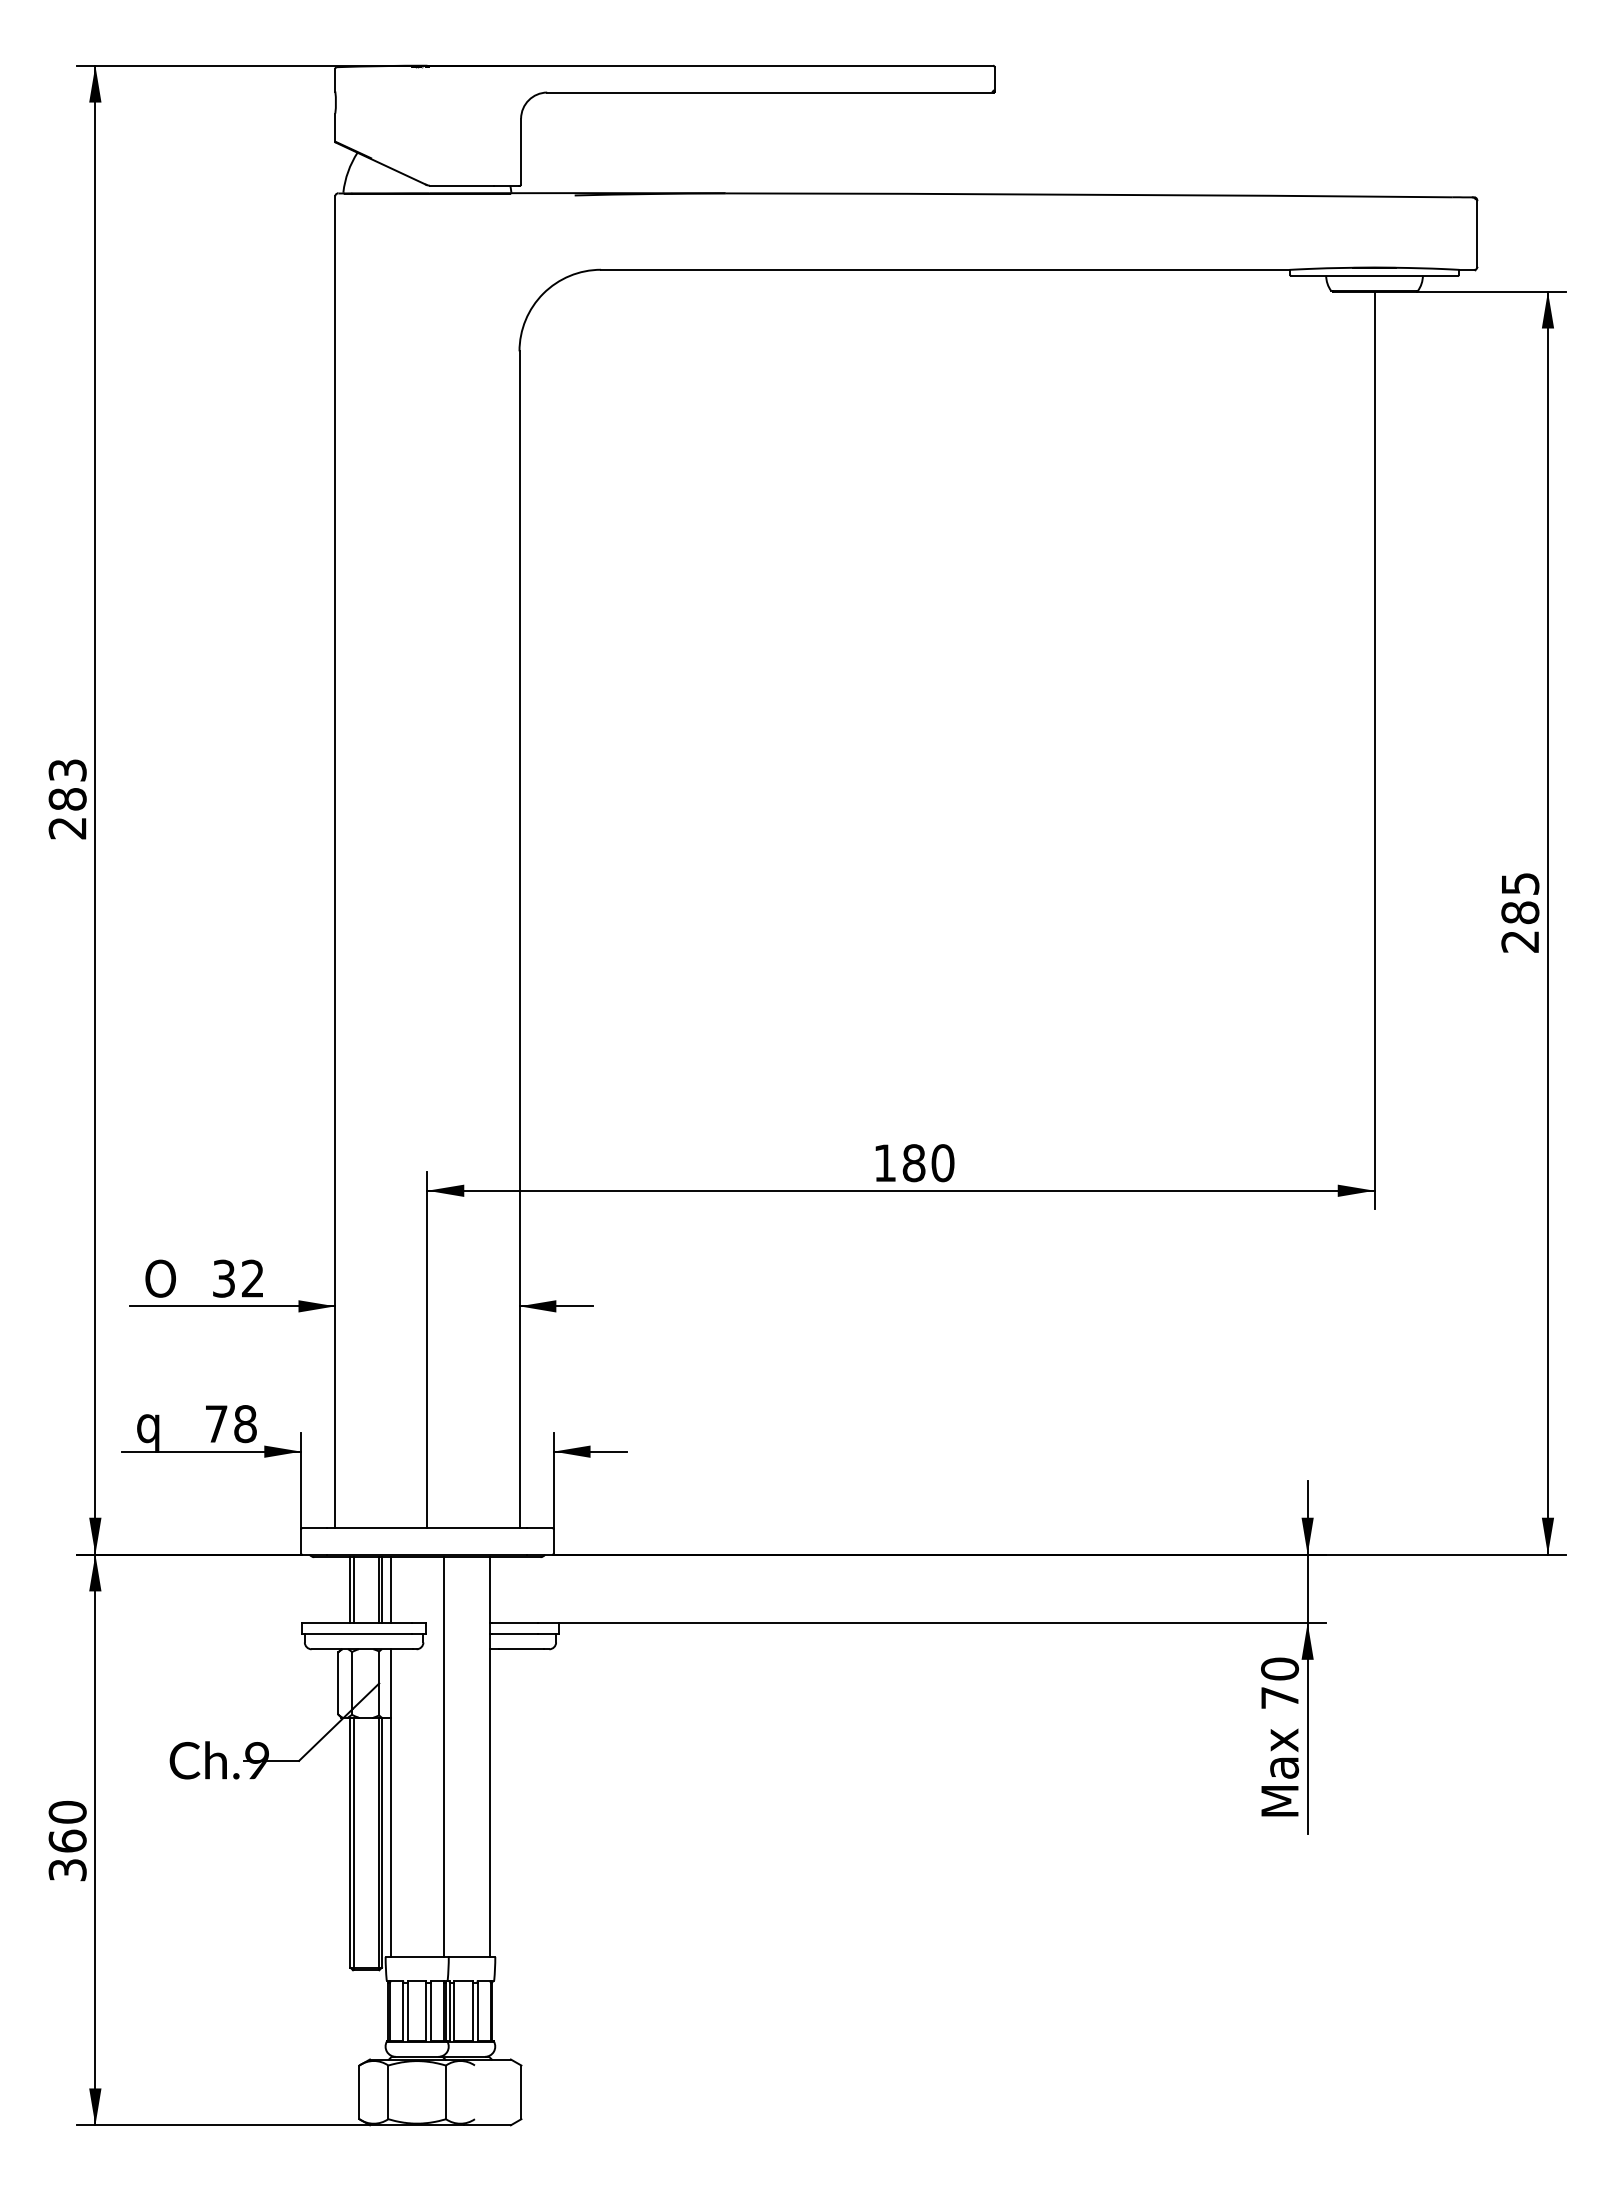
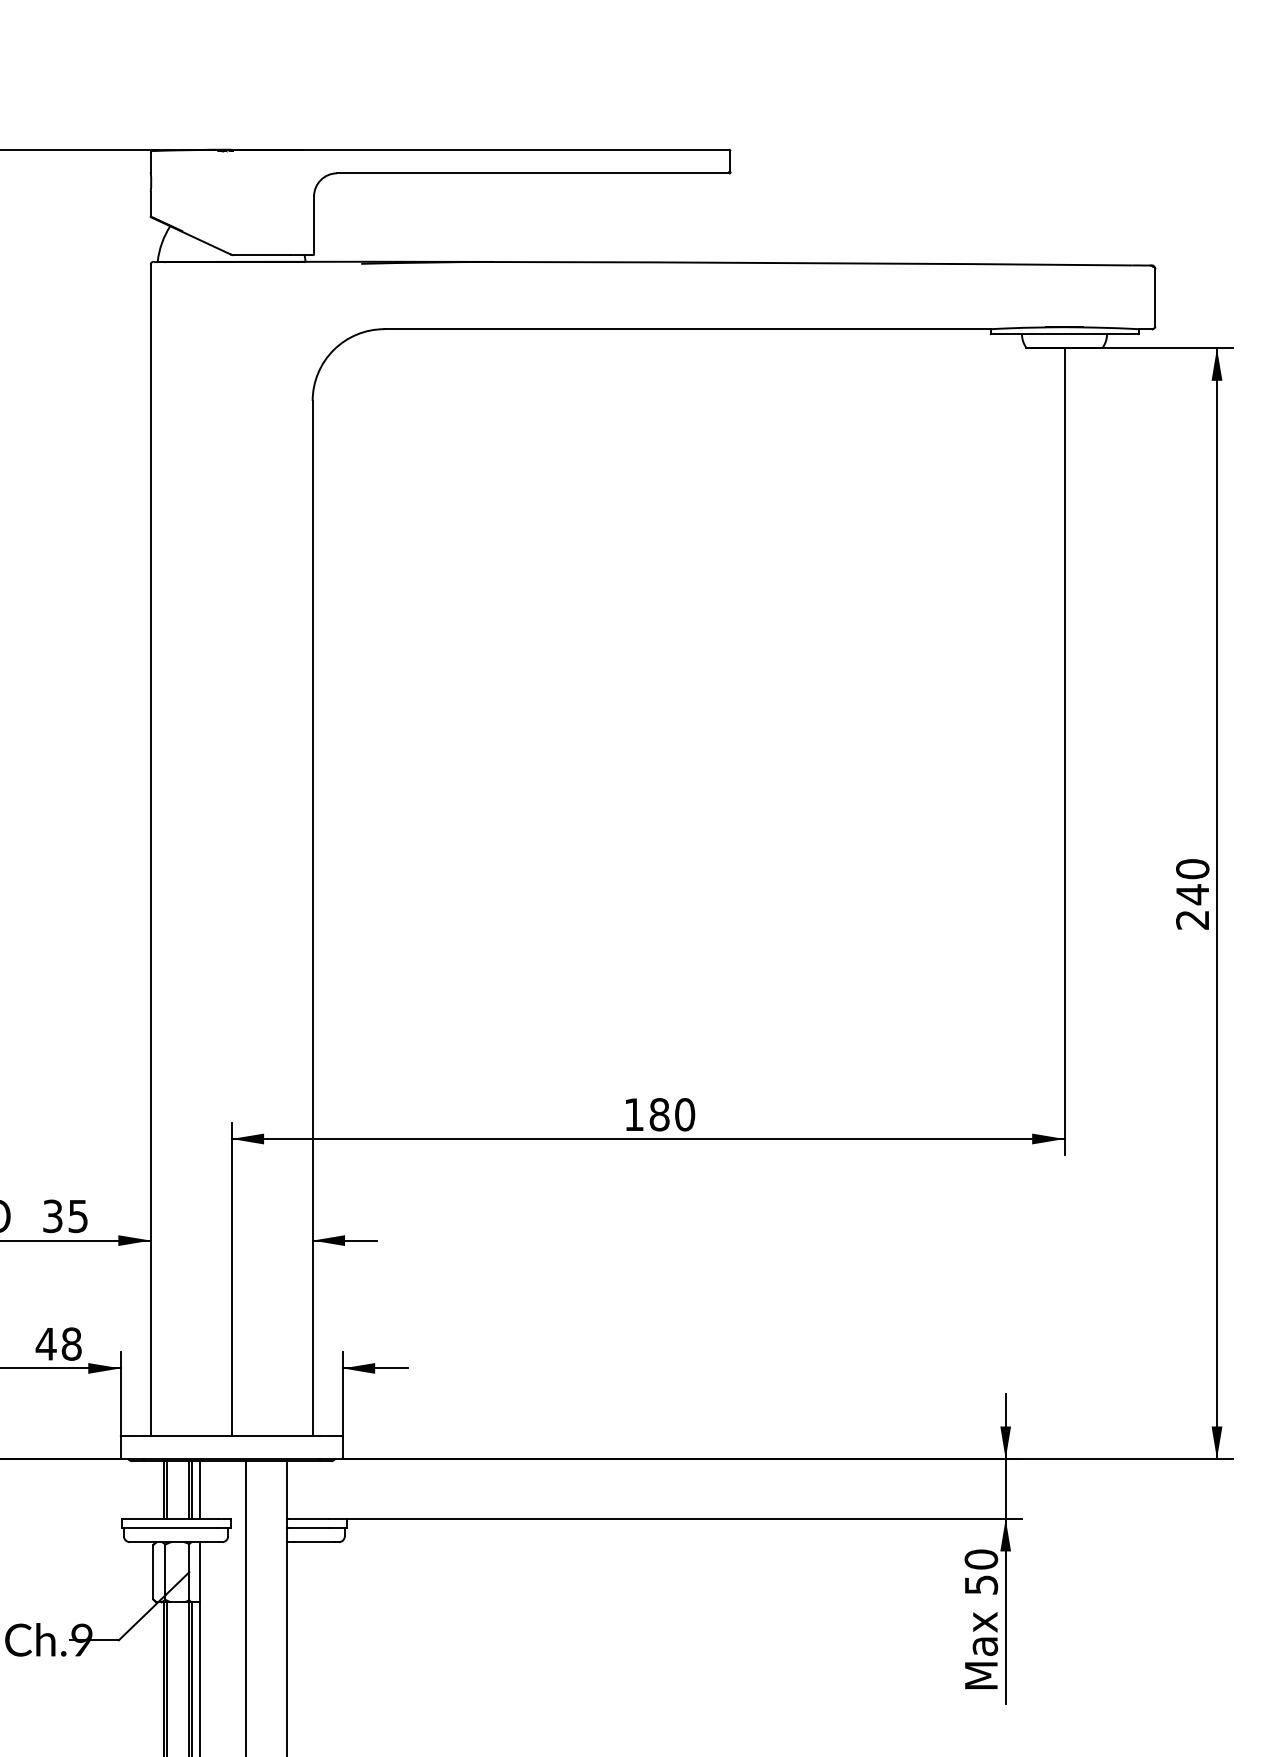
text: (1520, 898) -> (1192, 882), 285 -> 240
text: (252, 1278) -> (77, 1216), 32 -> 35
text: (216, 1423) -> (46, 1343), 78 -> 48
text: (1280, 1697) -> (981, 1584), 70 -> 50

